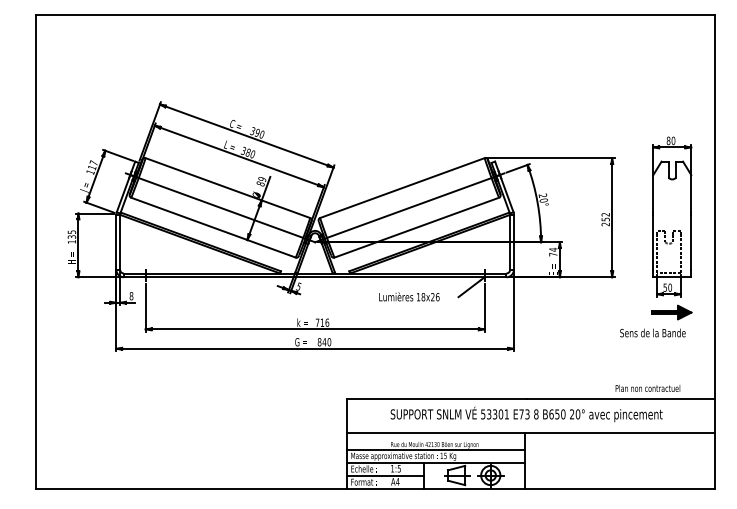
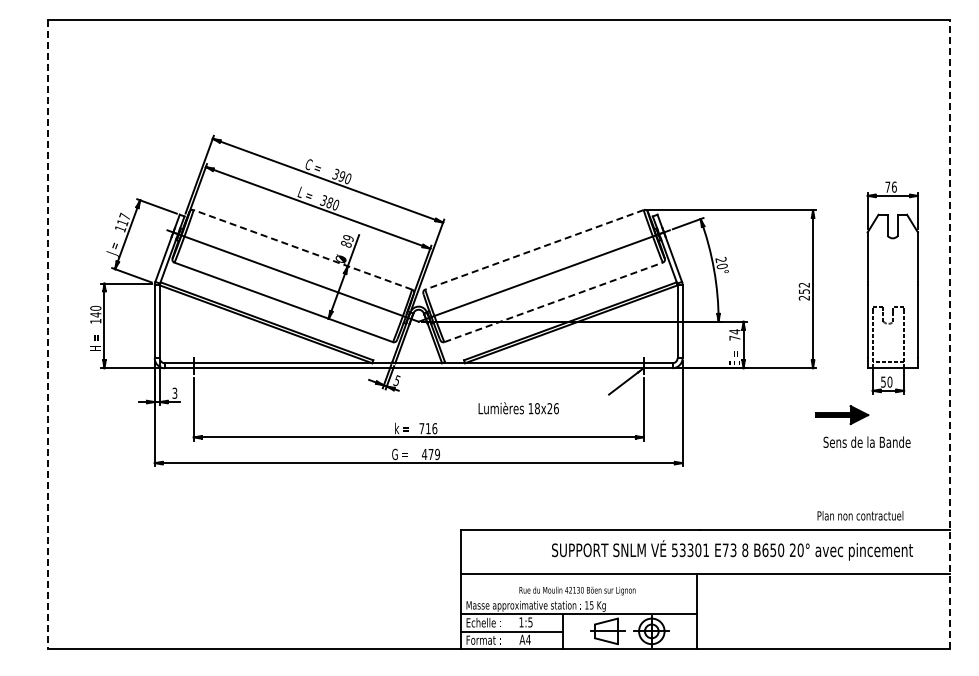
text: (670, 140) -> (890, 186), 80 -> 76
line: (227, 187) -> (302, 249), solid -> dashed
line: (402, 187) -> (534, 249), solid -> dashed
line: (417, 227) -> (554, 302), solid -> dashed
text: (71, 234) -> (95, 311), 135 -> 140
line: (715, 251) -> (949, 334), solid -> dashed
line: (35, 252) -> (47, 335), solid -> dashed
text: (131, 295) -> (174, 392), 8 -> 3
text: (409, 297) -> (518, 408), moved
part: (672, 312) -> (842, 415), moved
text: (324, 342) -> (430, 454), 840 -> 479
text: (526, 414) -> (732, 550), moved
line: (435, 449) -> (578, 597), removed

